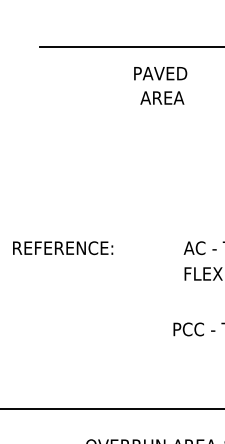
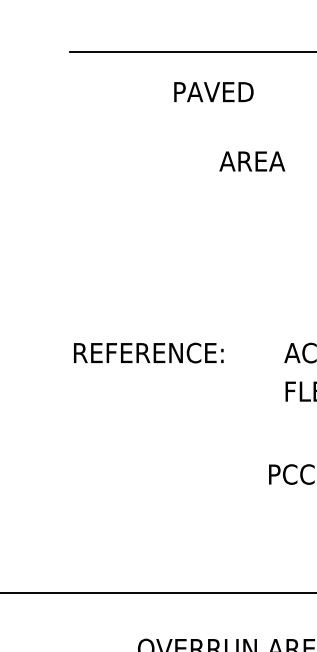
text: (160, 73) -> (213, 91), moved
text: (162, 97) -> (252, 160), moved
text: (63, 248) -> (149, 353), moved

